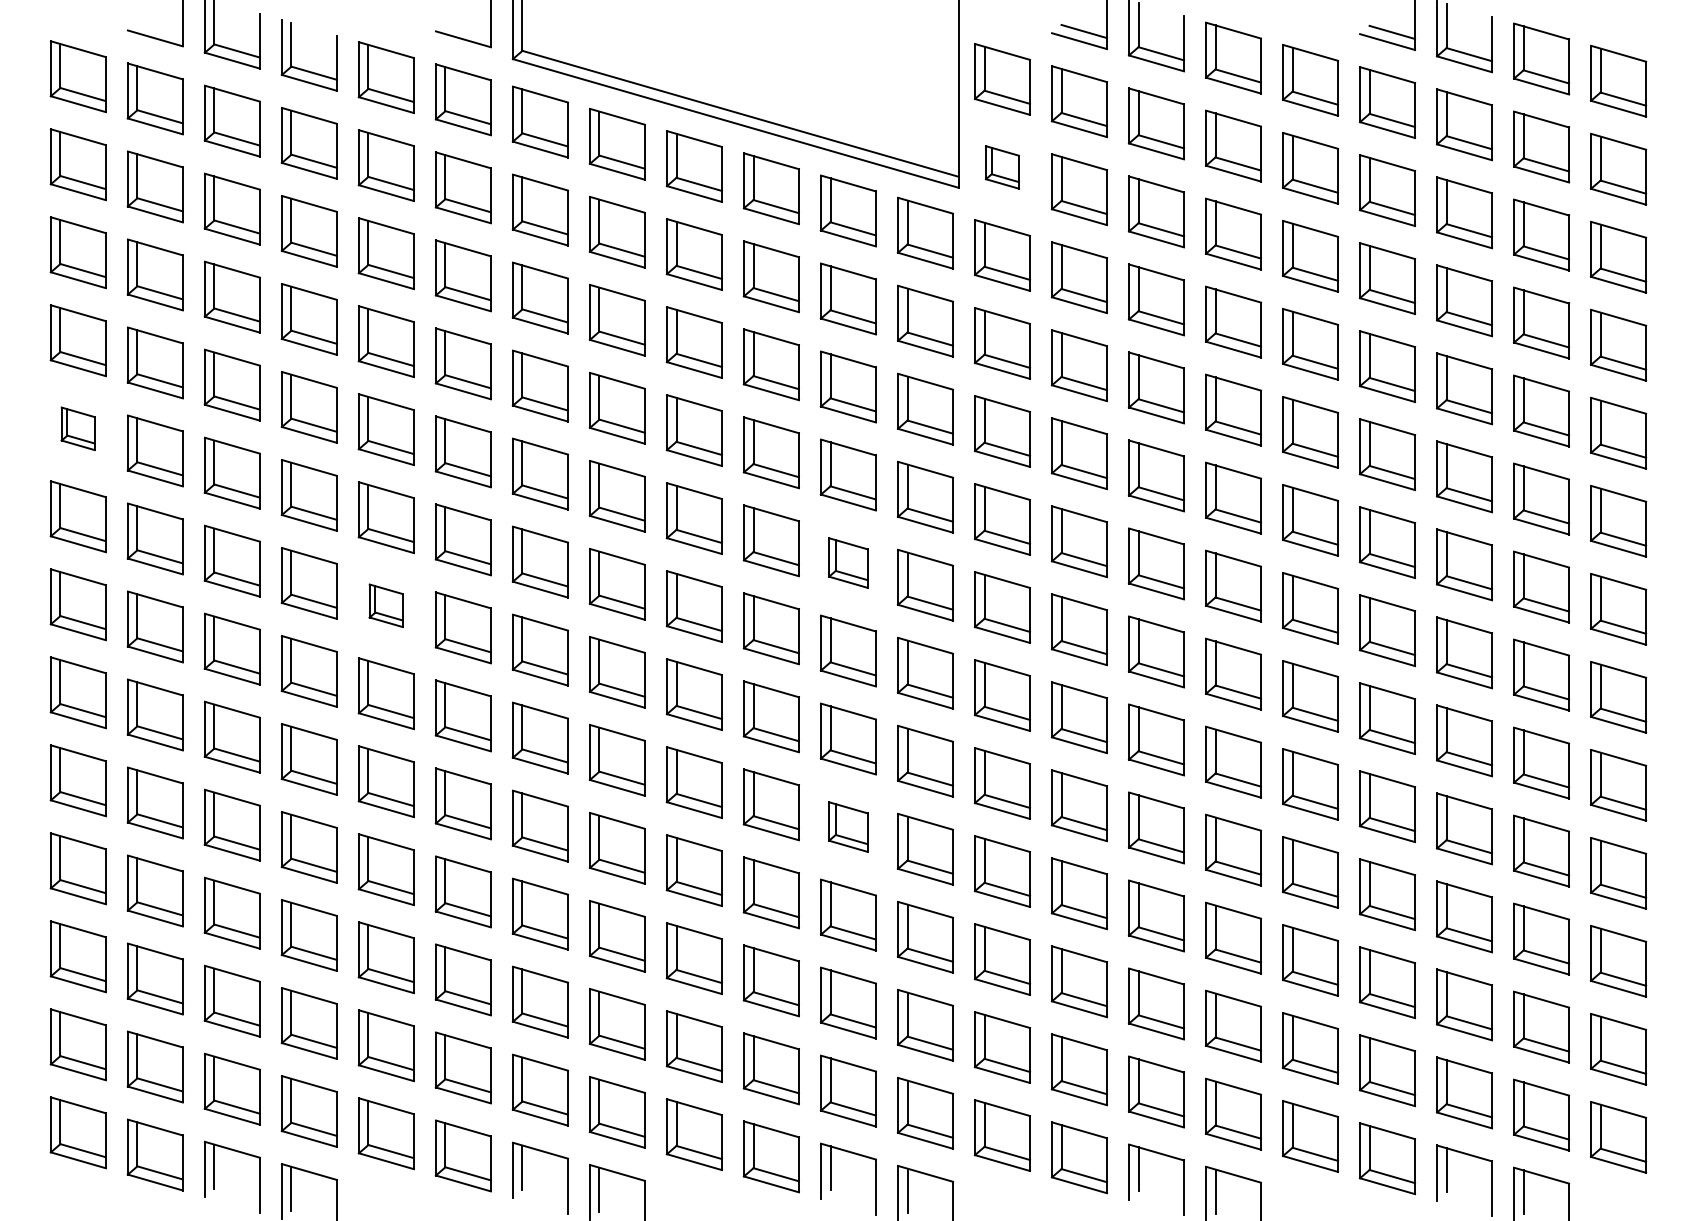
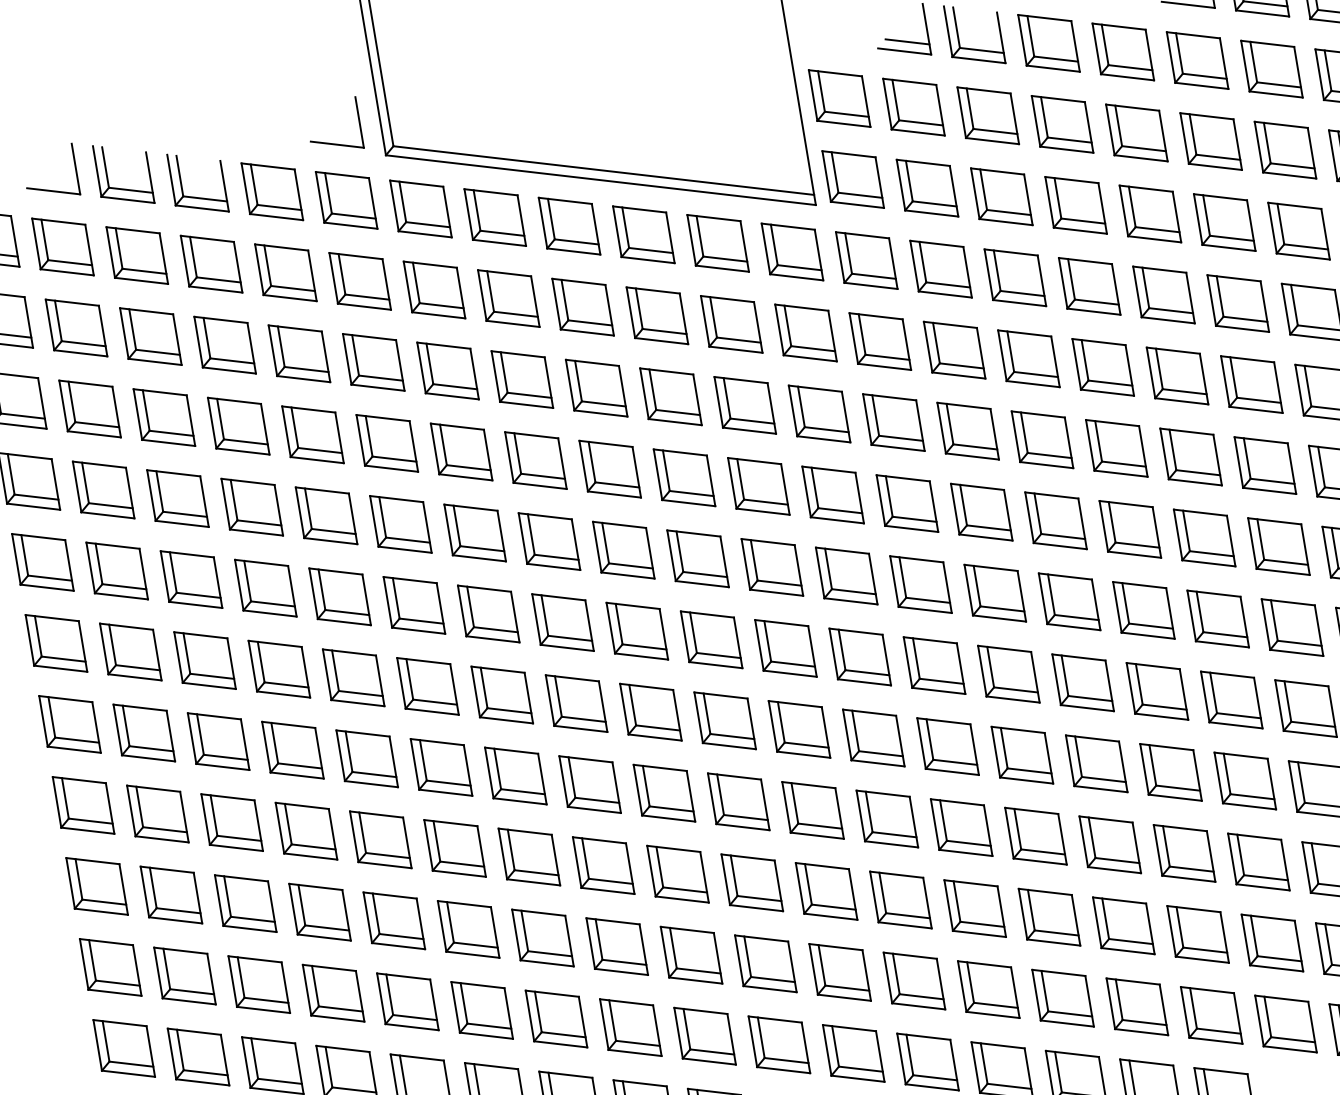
part: (1002, 167) -> (853, 179), size x1.67
part: (77, 428) -> (42, 562), size x1.67
part: (847, 562) -> (771, 567), size x1.43
part: (385, 605) -> (352, 677), size x1.67
part: (847, 826) -> (812, 810), size x1.43

